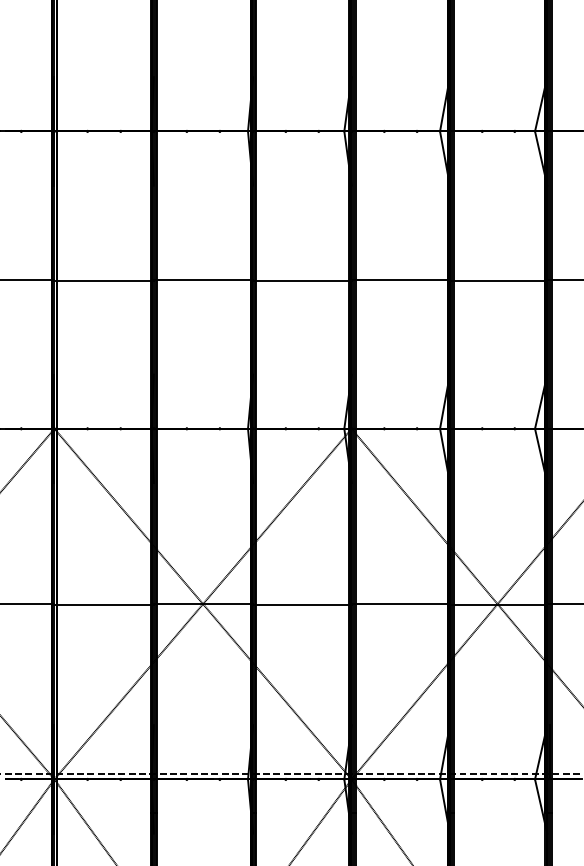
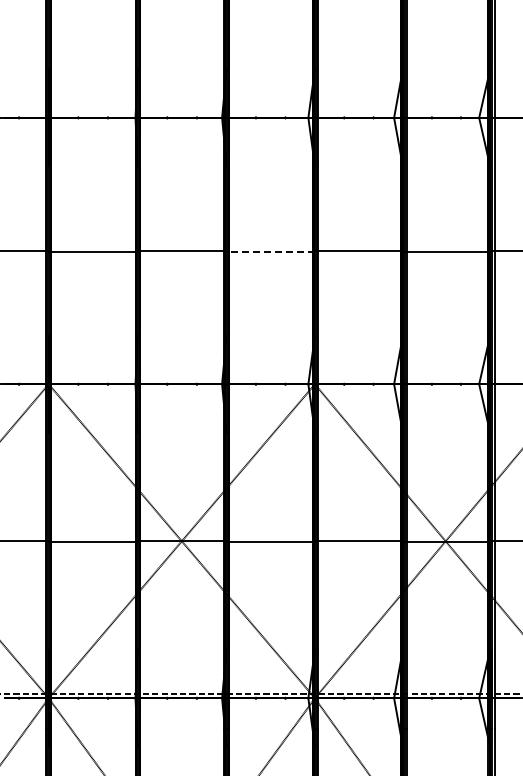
line: (302, 280) -> (270, 251), solid -> dashed

